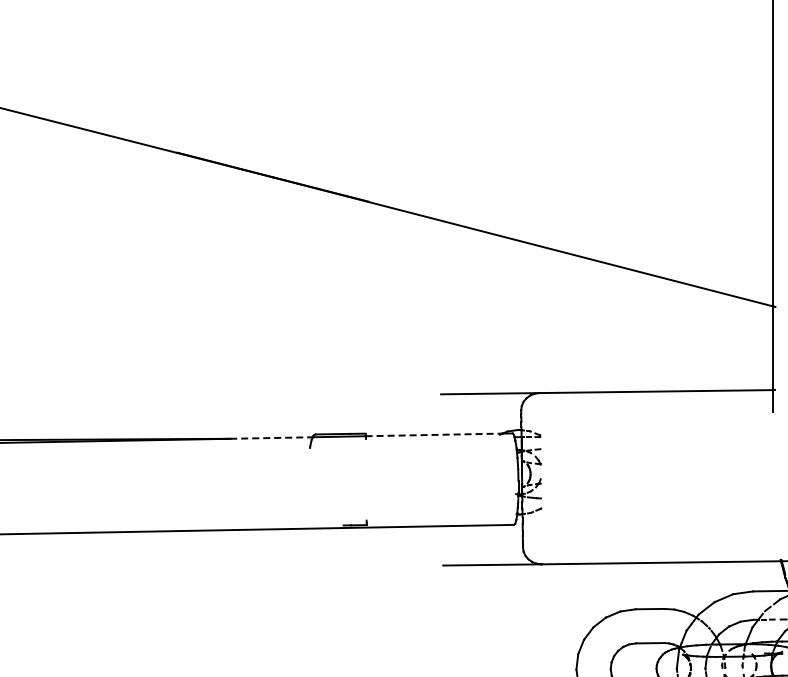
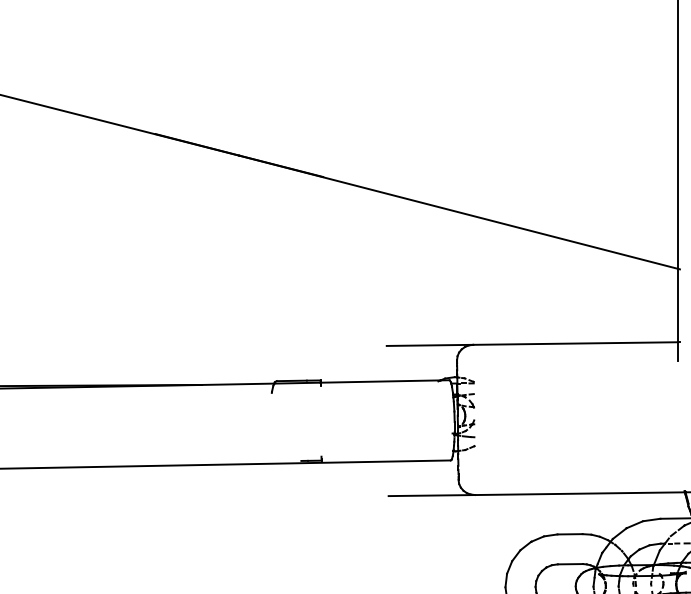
line: (434, 434) -> (381, 381), dashed -> solid
line: (272, 438) -> (238, 384), dashed -> solid

